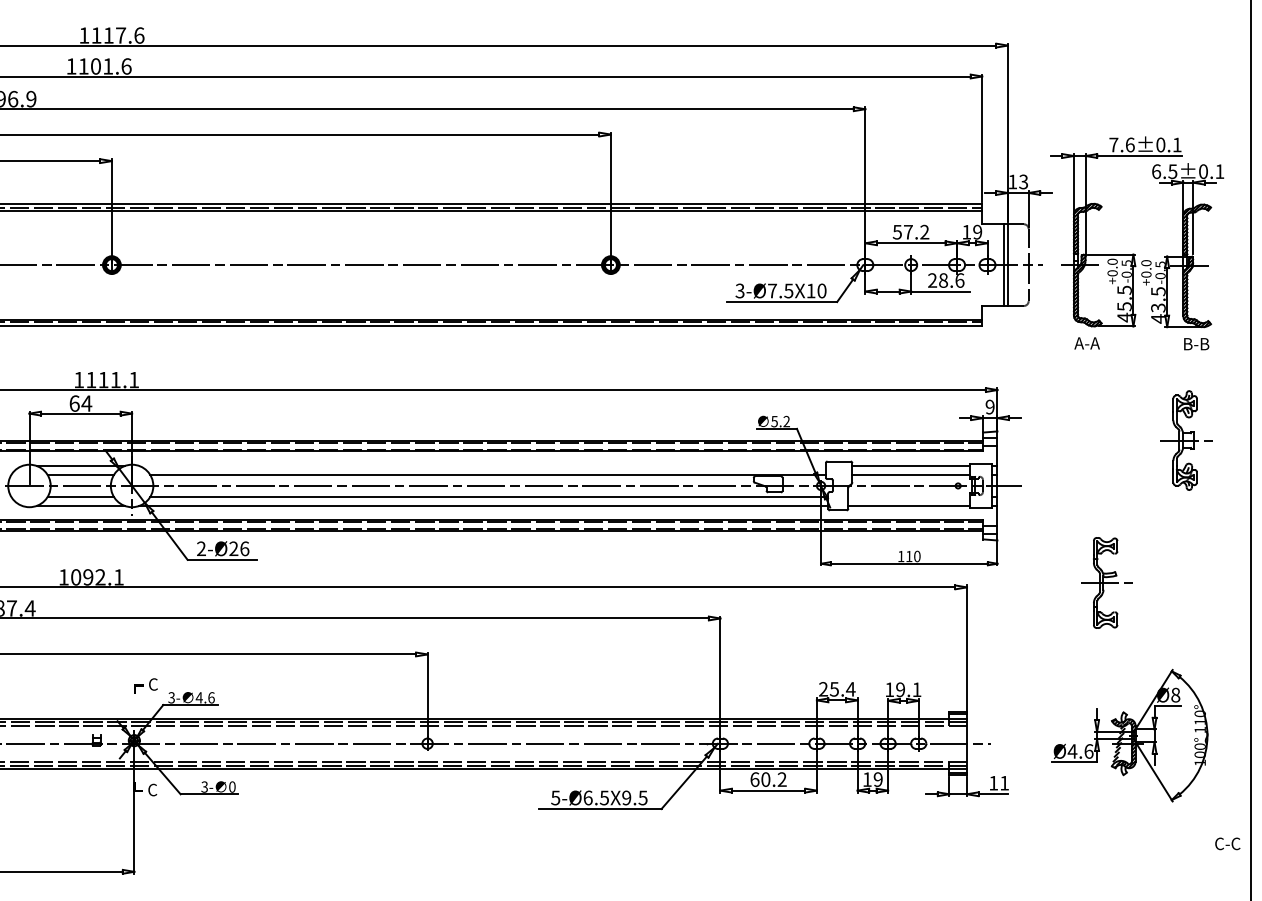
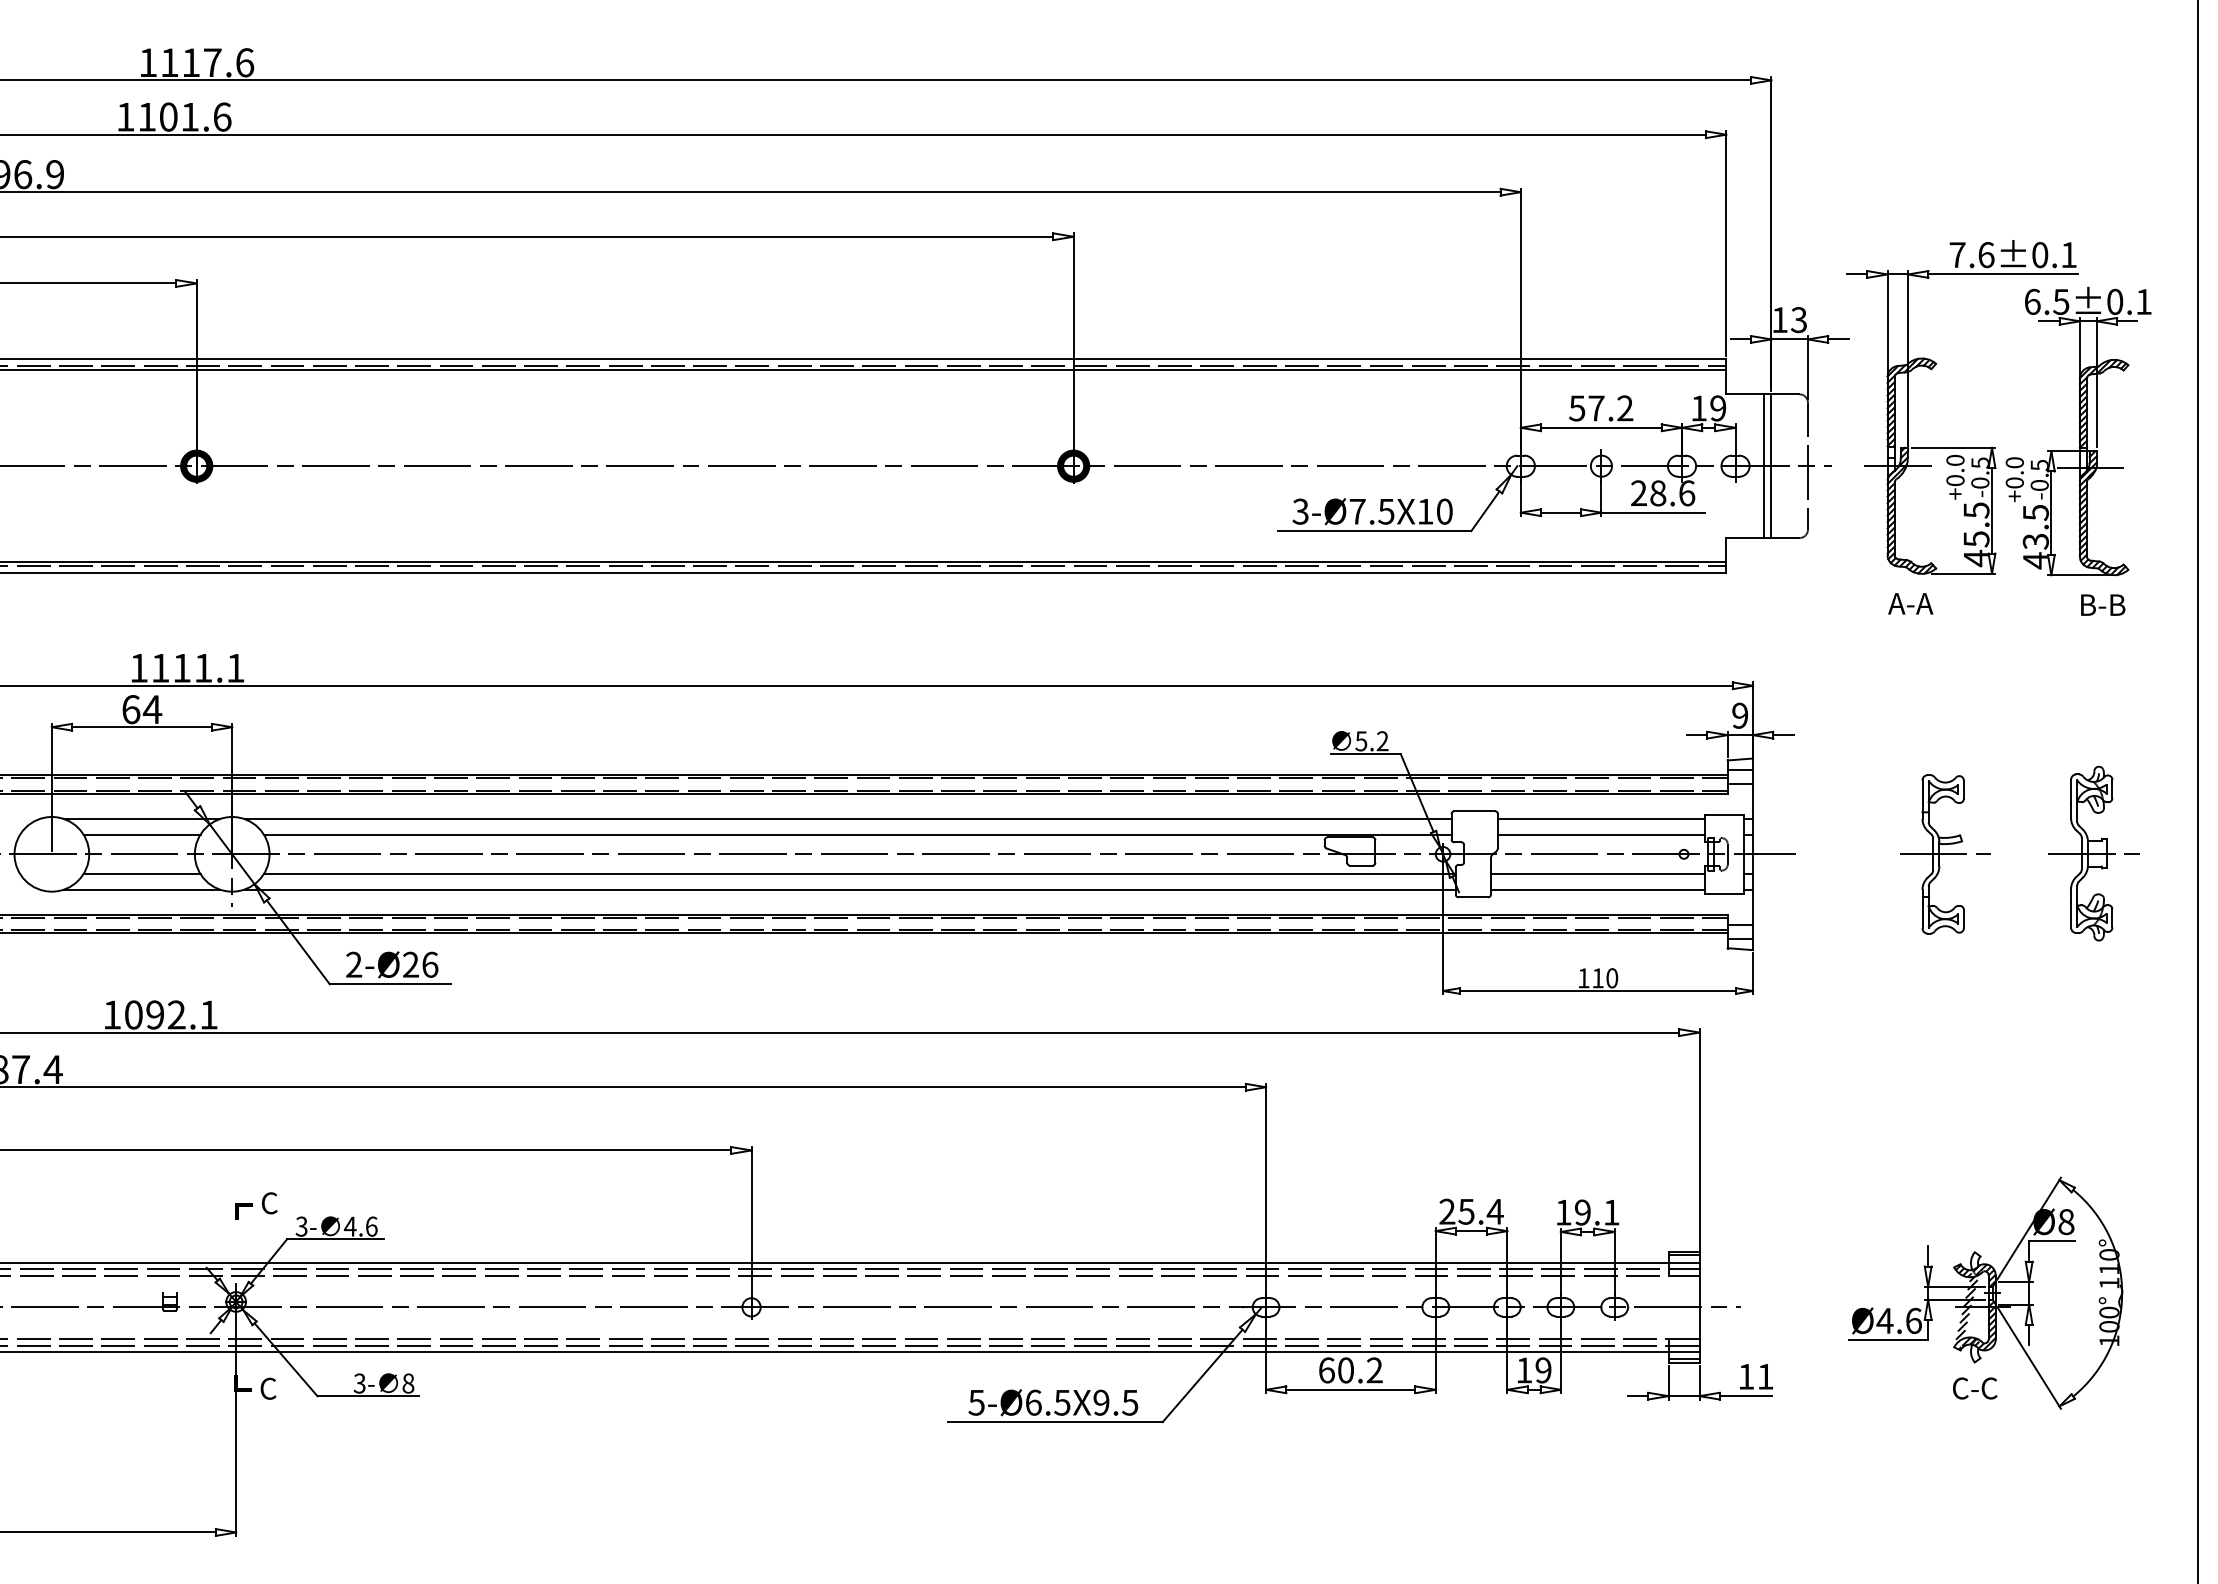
part: (1186, 440) -> (2094, 853), moved
line: (482, 465) -> (848, 818), added
line: (908, 497) -> (1596, 874), added
part: (1106, 582) -> (1944, 853), moved
text: (232, 787) -> (408, 1384), 0 -> 8
text: (1227, 843) -> (1974, 1387), moved

